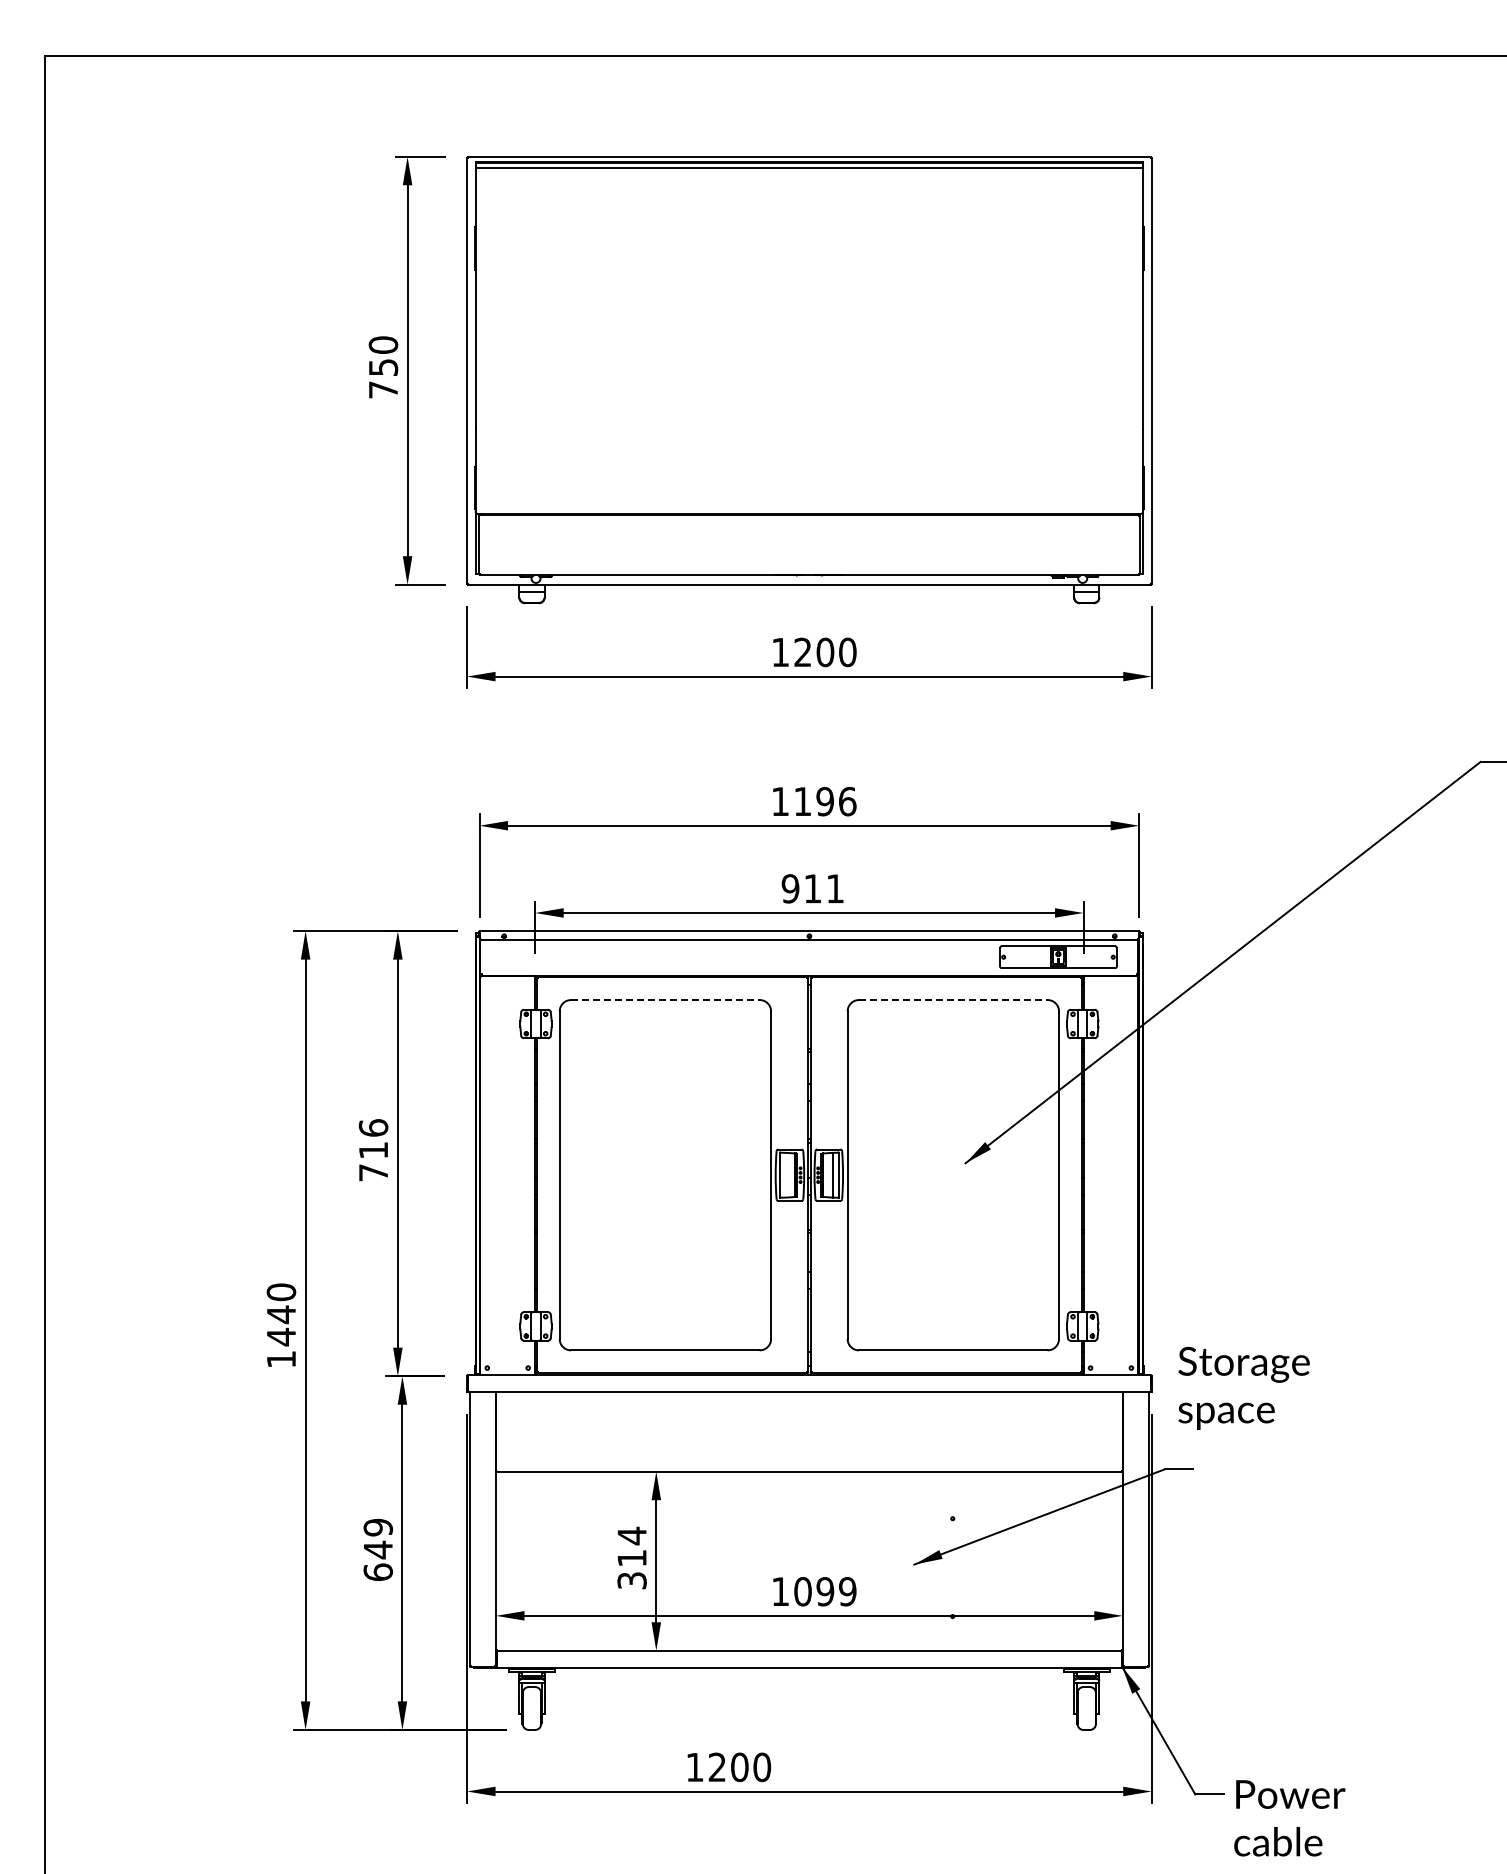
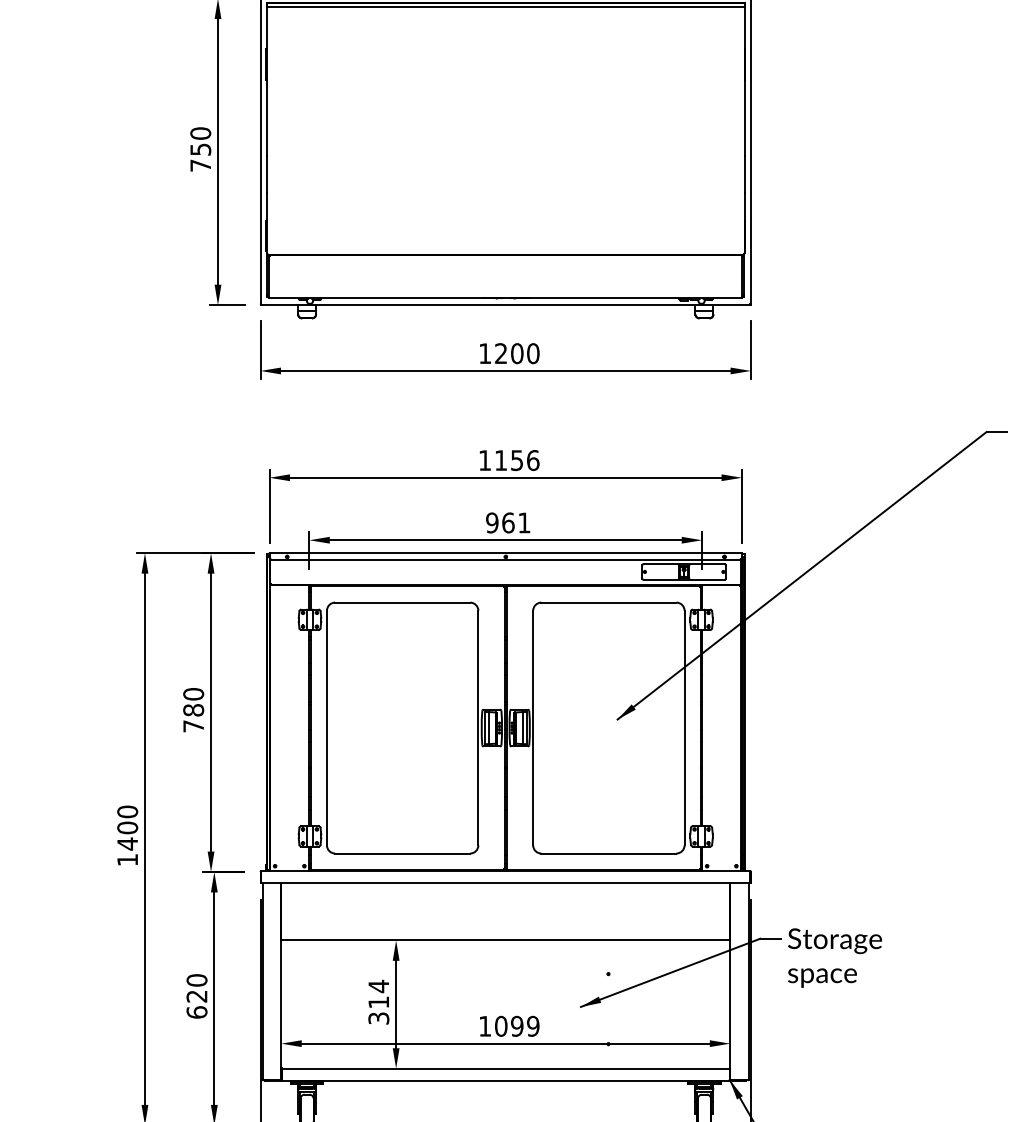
text: (824, 801) -> (516, 460), 1196 -> 1156
text: (812, 888) -> (508, 522), 911 -> 961
line: (665, 1000) -> (402, 602), dashed -> solid
line: (953, 1000) -> (609, 602), dashed -> solid
text: (373, 1139) -> (193, 702), 716 -> 780
line: (786, 1174) -> (489, 727), added
text: (281, 1314) -> (127, 827), 1440 -> 1400
text: (1243, 1387) -> (834, 957), moved
text: (377, 1538) -> (196, 988), 649 -> 620

